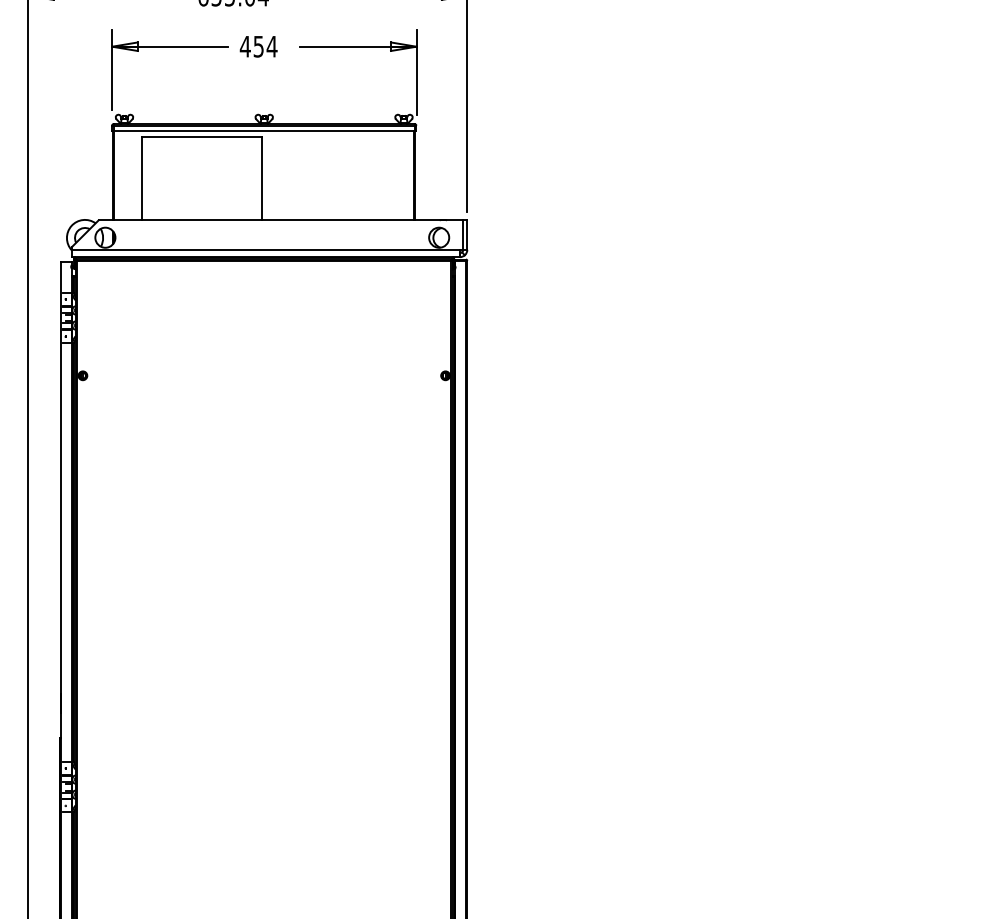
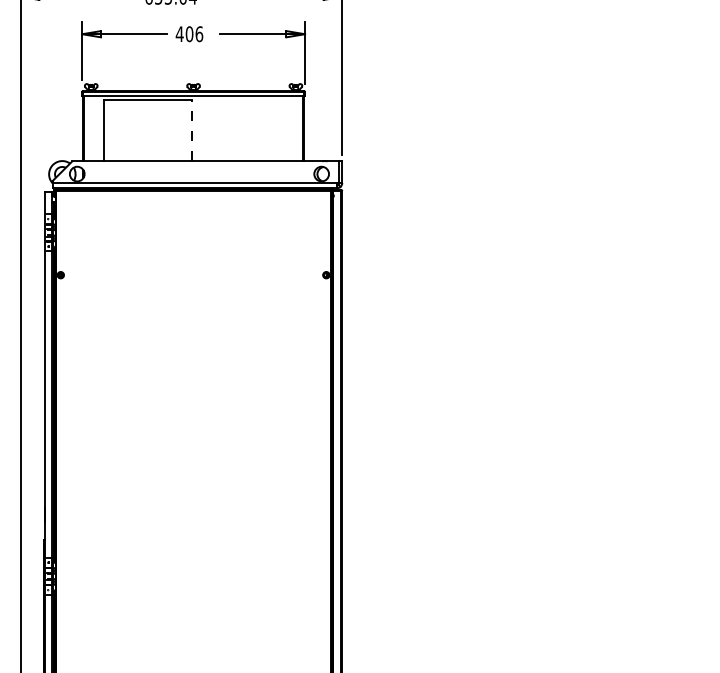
text: (265, 46) -> (194, 34), 454 -> 406
line: (262, 178) -> (192, 130), solid -> dashed

